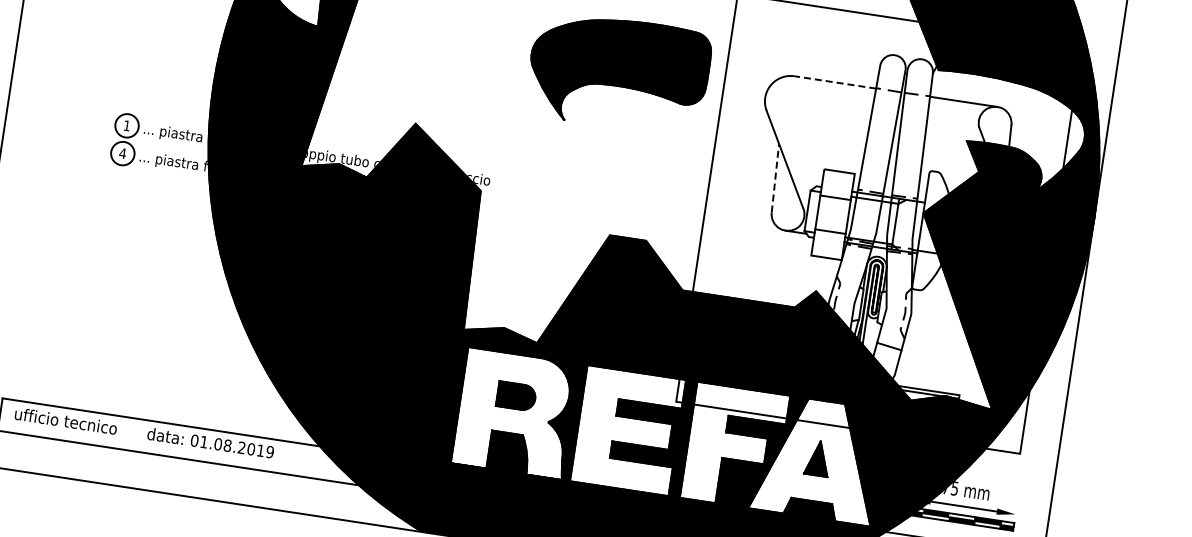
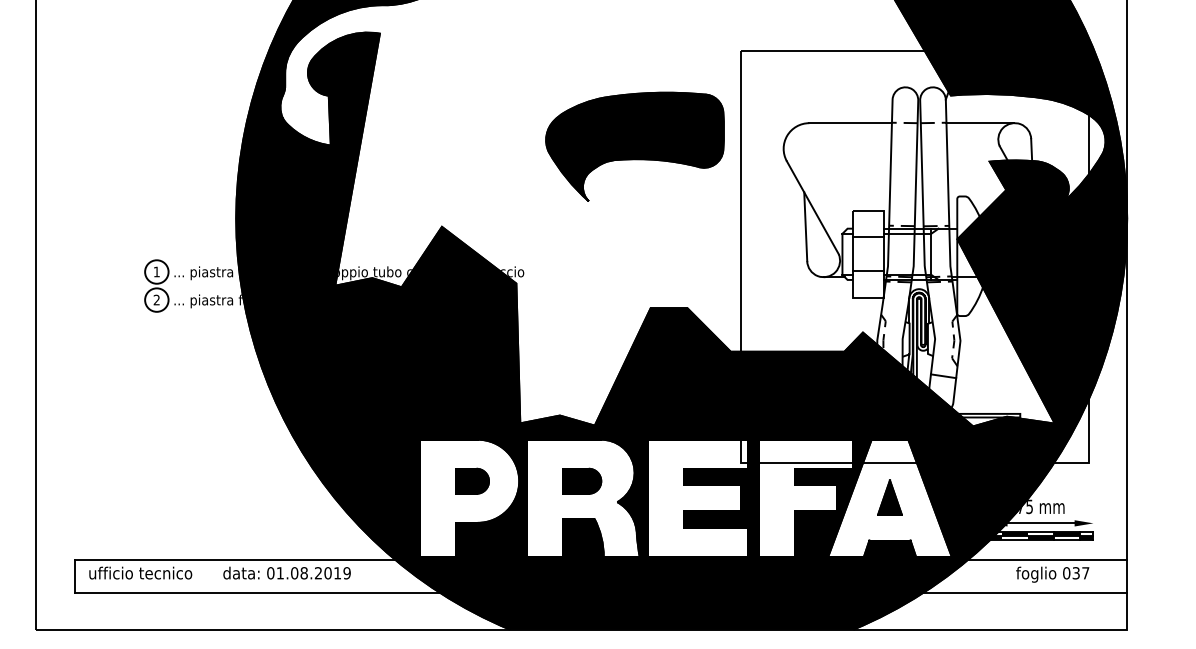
line: (835, 82) -> (850, 123), dashed -> solid
text: (122, 152) -> (156, 299), 4 -> 2
line: (775, 177) -> (805, 226), dashed -> solid

